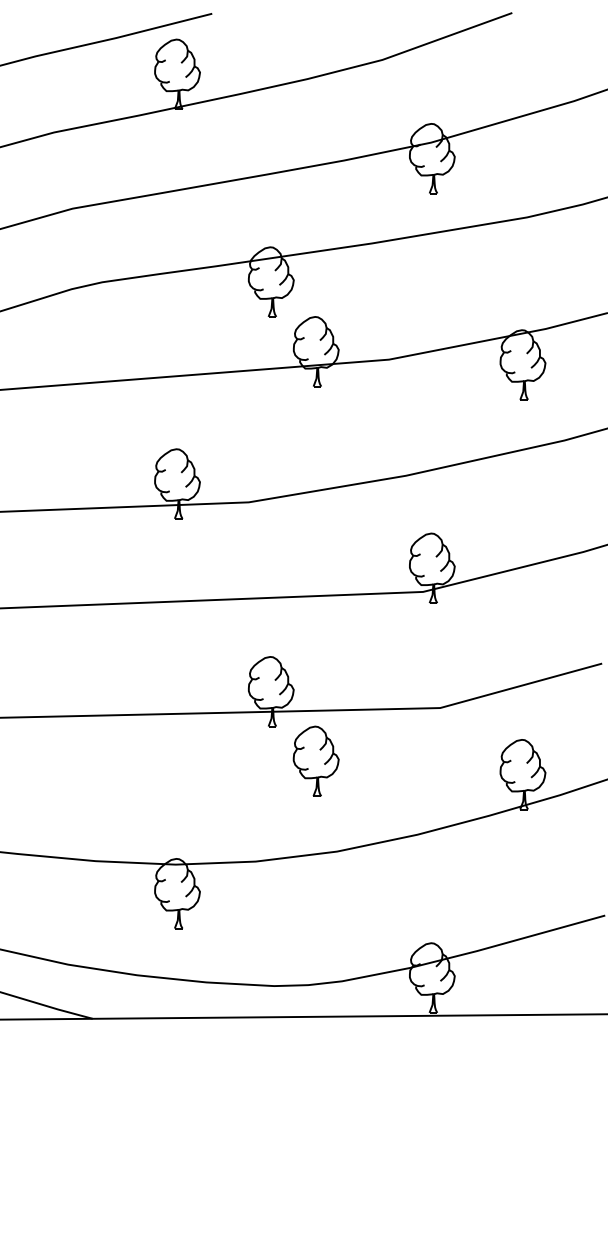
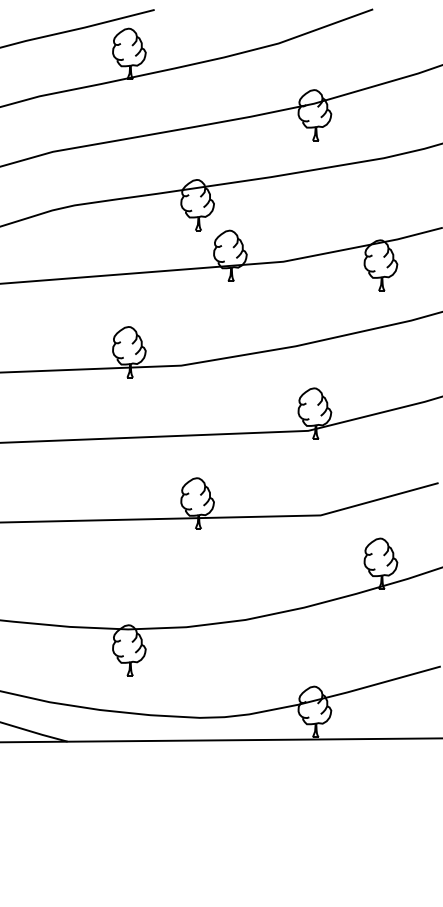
part: (316, 761) -> (230, 554), removed

